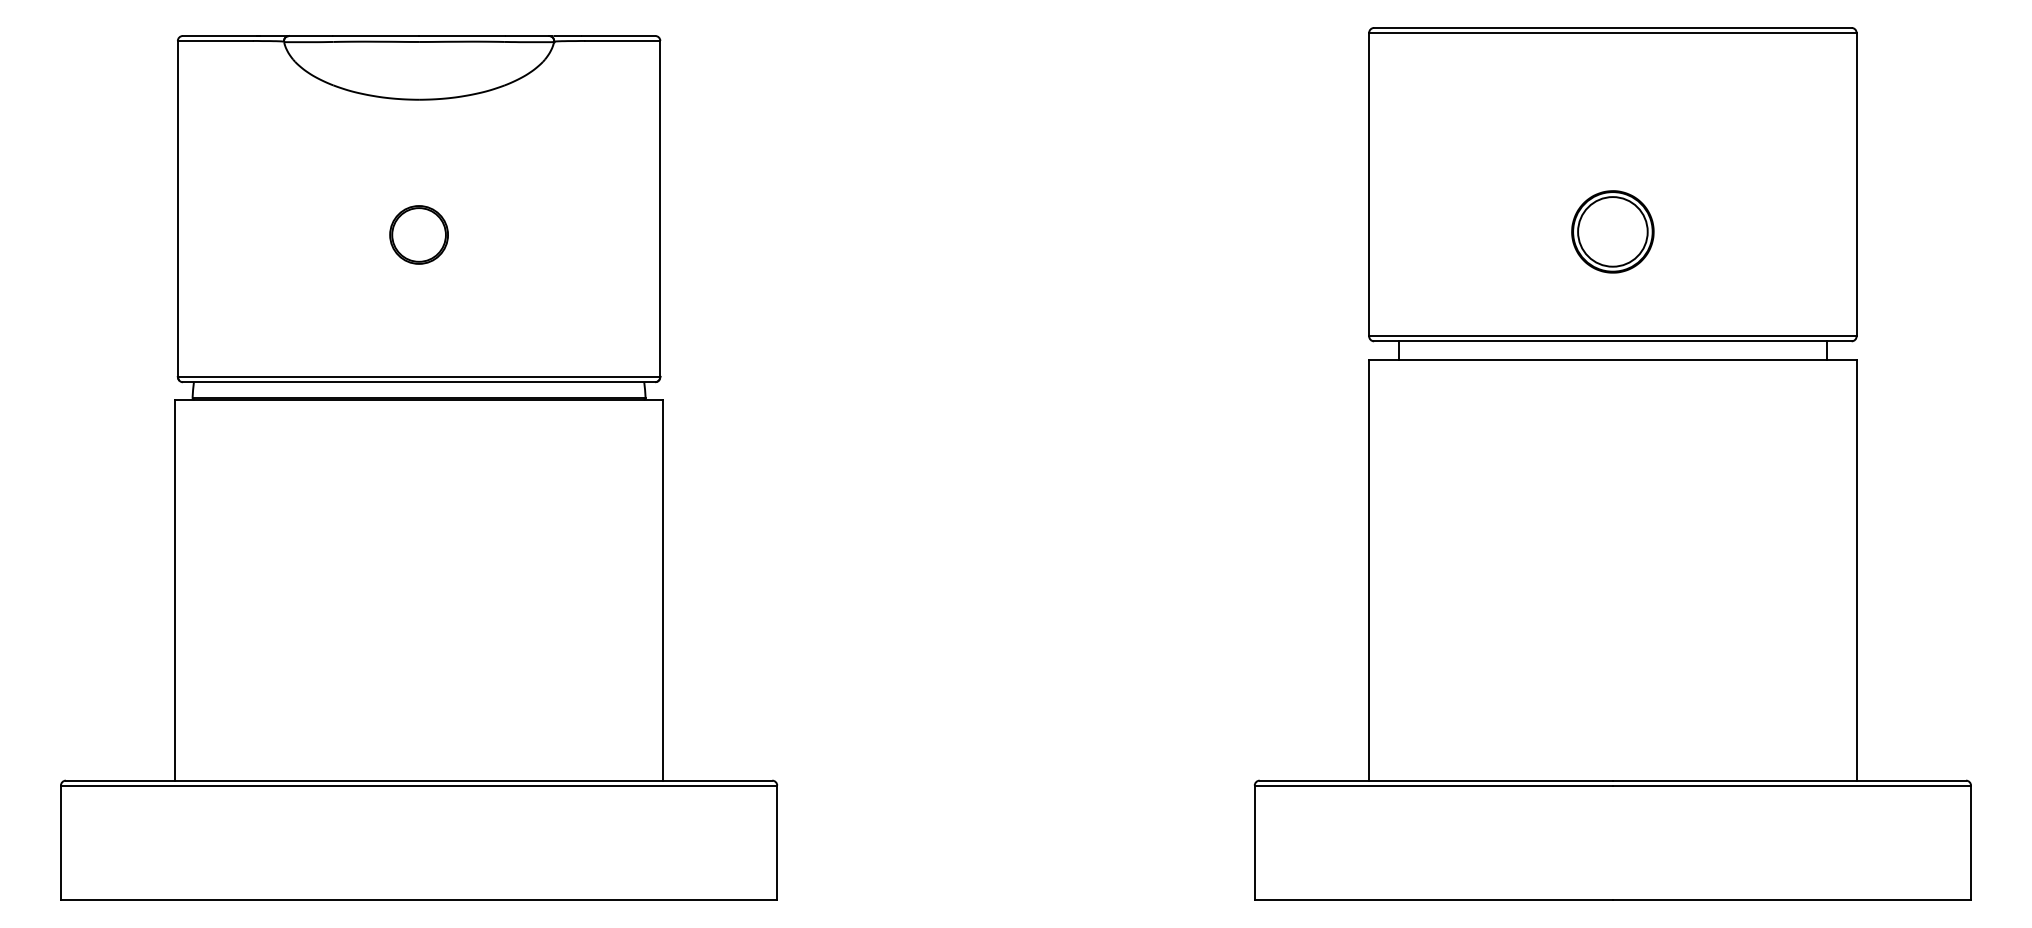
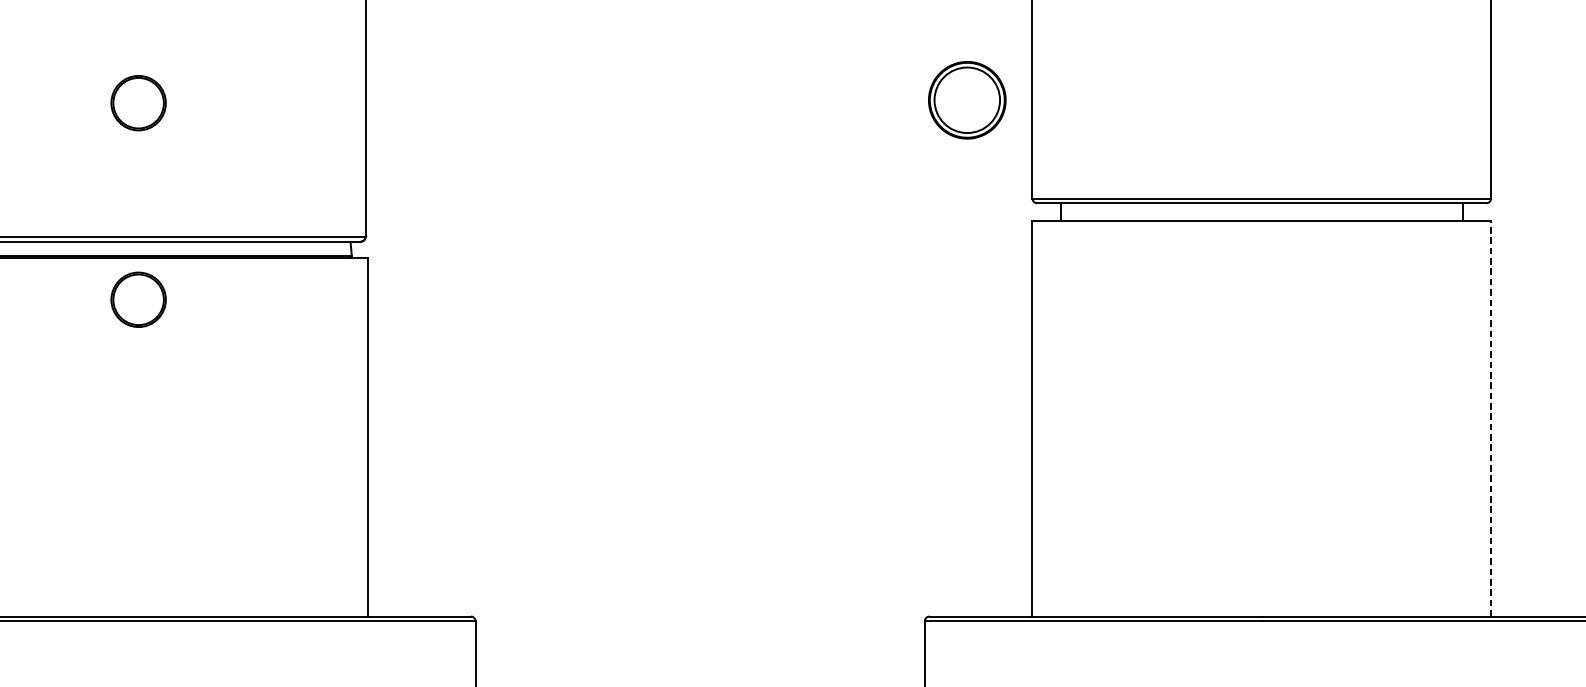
part: (1612, 231) -> (966, 99), moved
part: (418, 443) -> (138, 299), added
line: (1856, 569) -> (1490, 417), solid -> dashed

